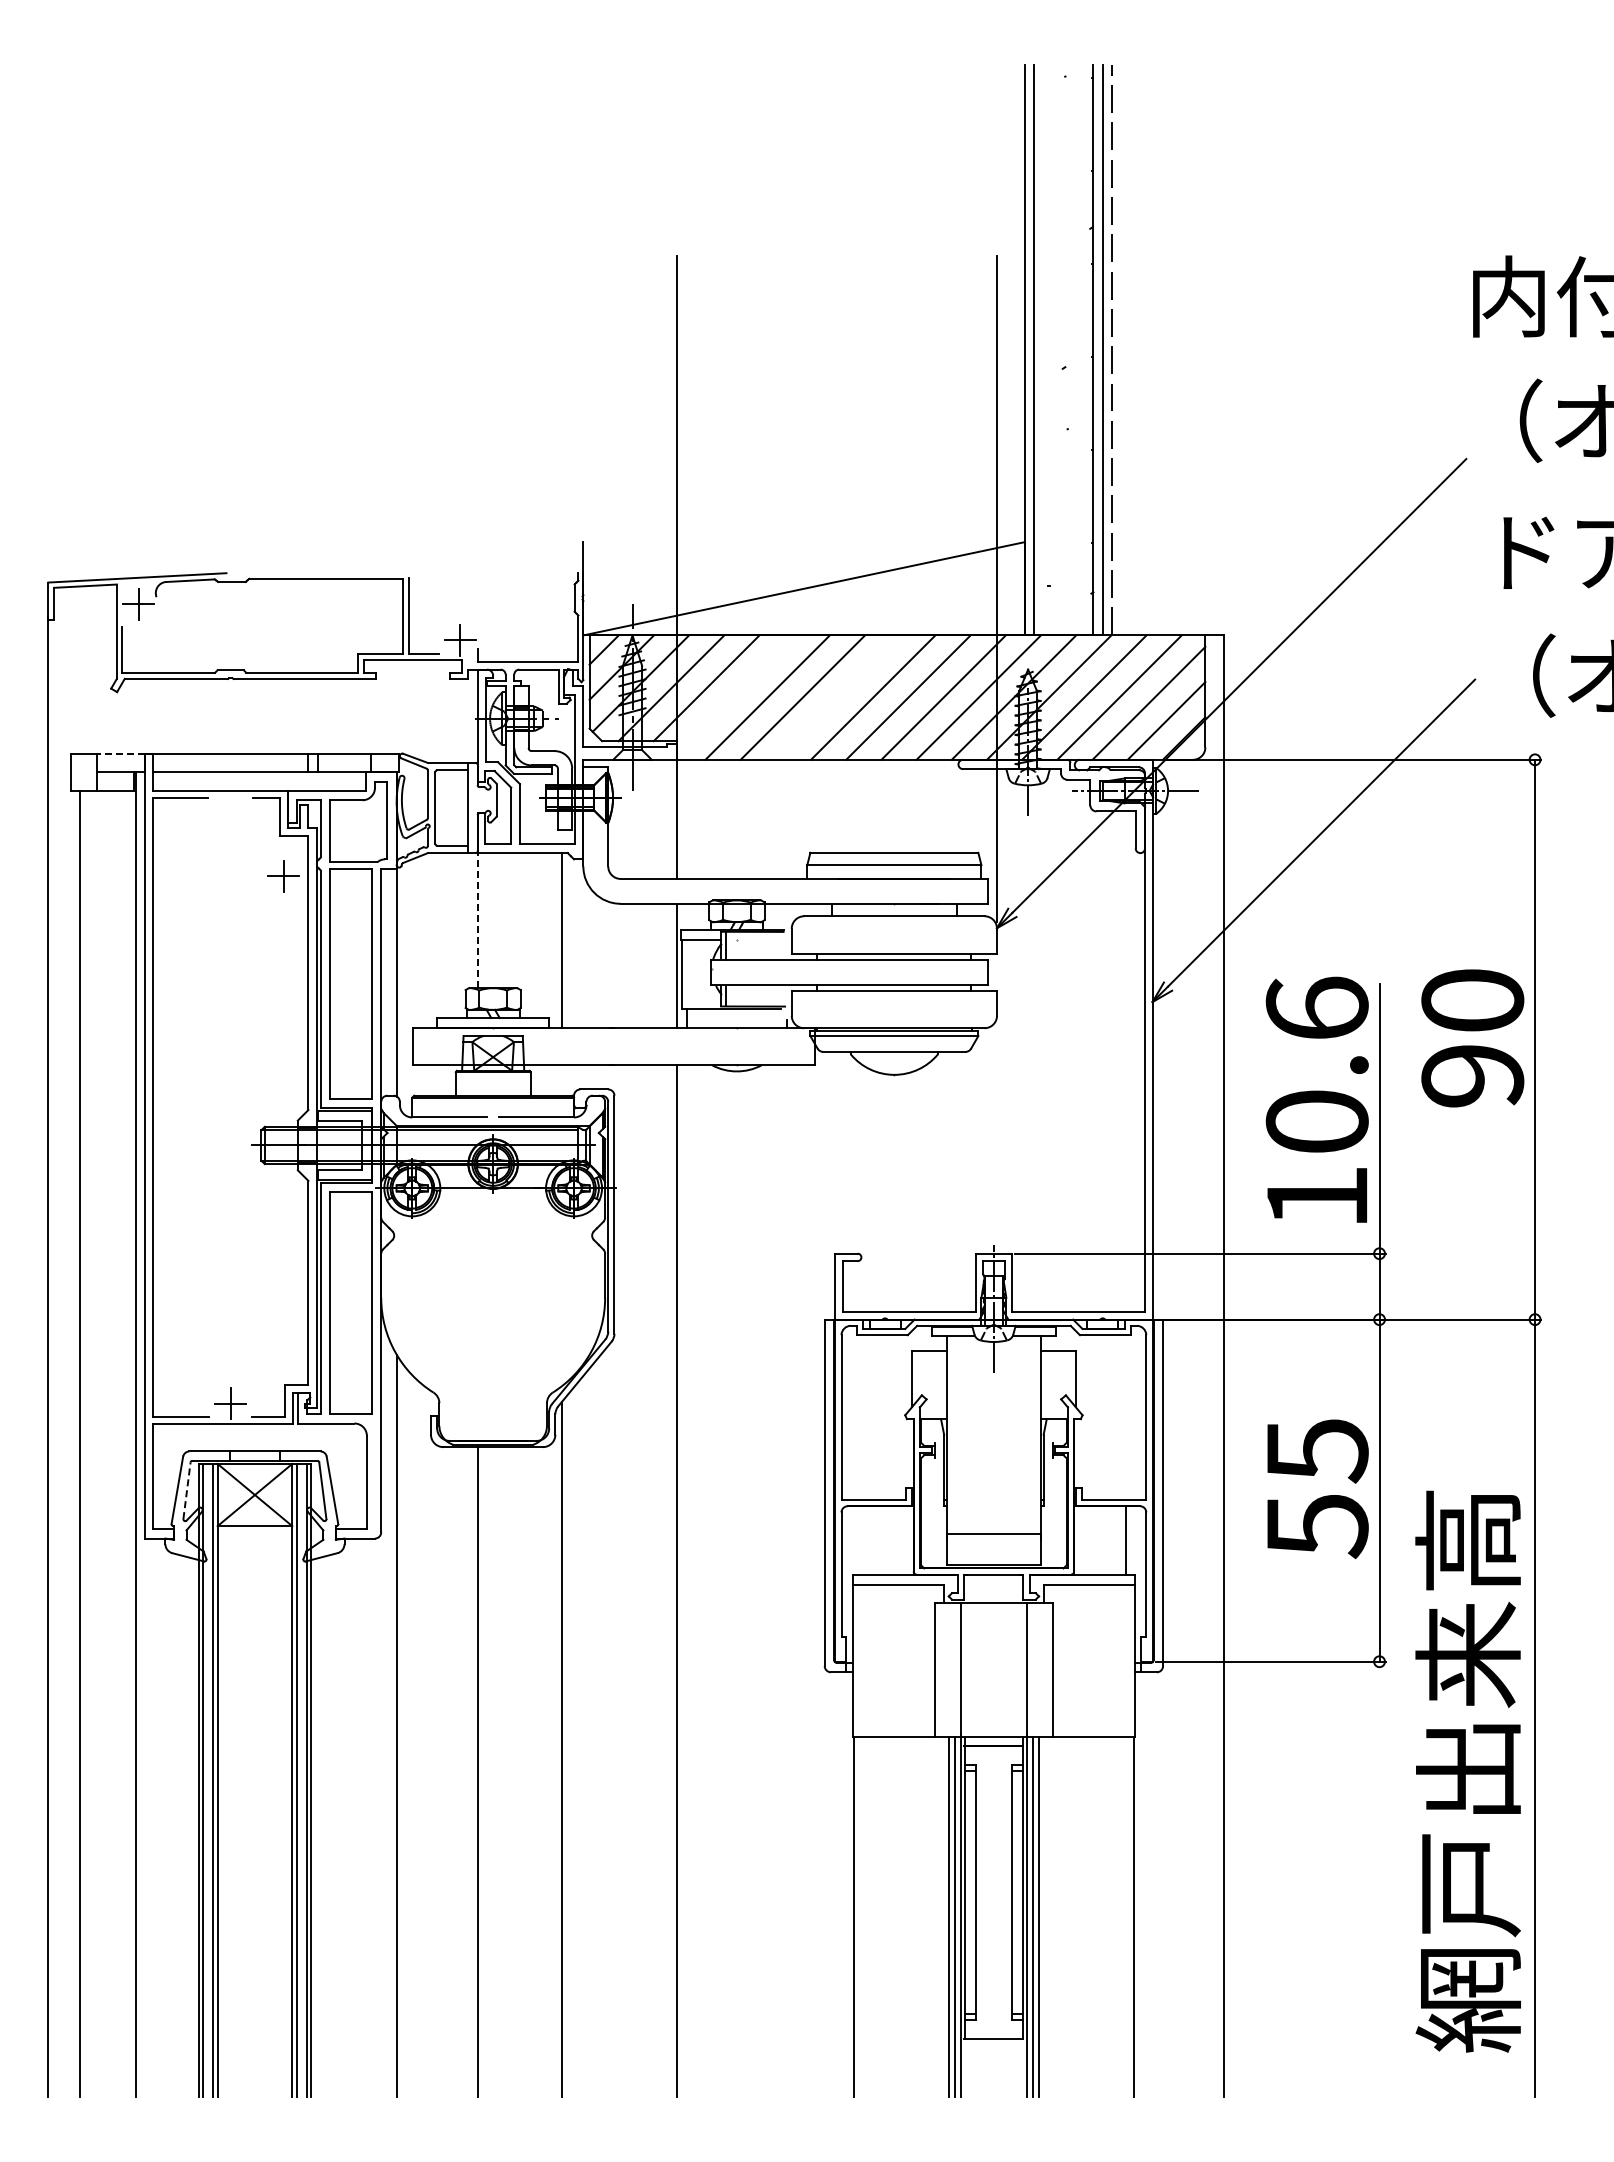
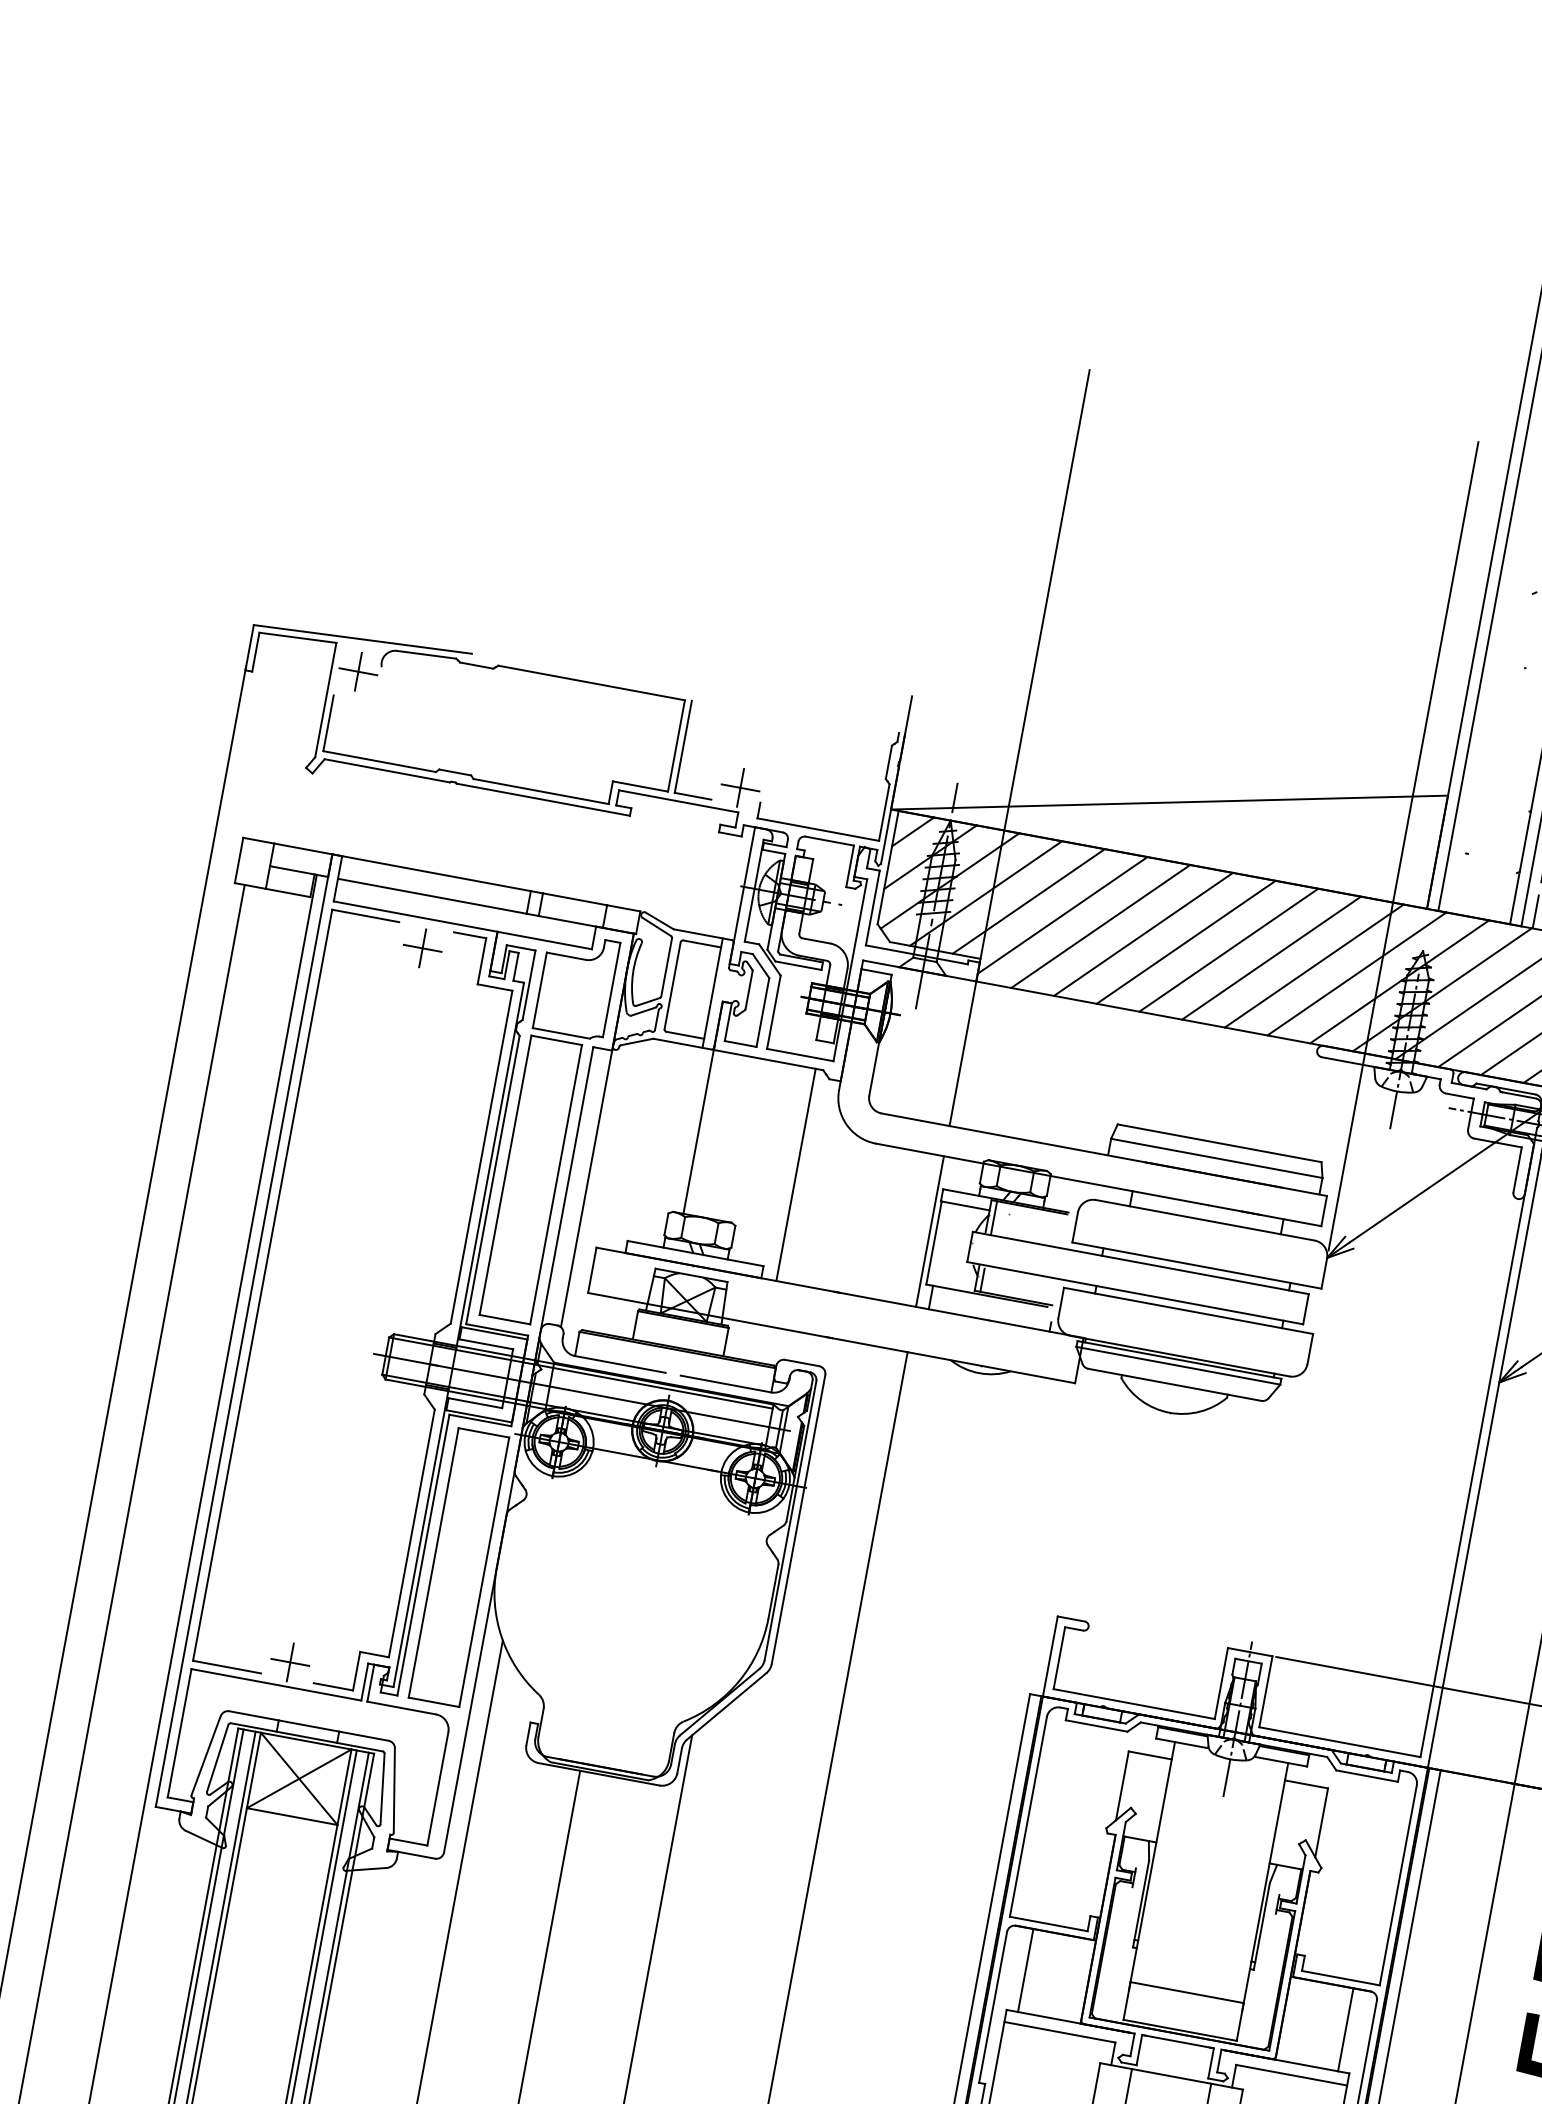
line: (735, 694) -> (1062, 915), added
line: (837, 697) -> (1185, 942), added
line: (120, 753) -> (302, 848), dashed -> solid
part: (283, 876) -> (422, 948), moved
line: (477, 918) -> (698, 1129), dashed -> solid
line: (187, 1490) -> (218, 1758), dashed -> solid
line: (862, 1540) -> (1026, 1970), added

